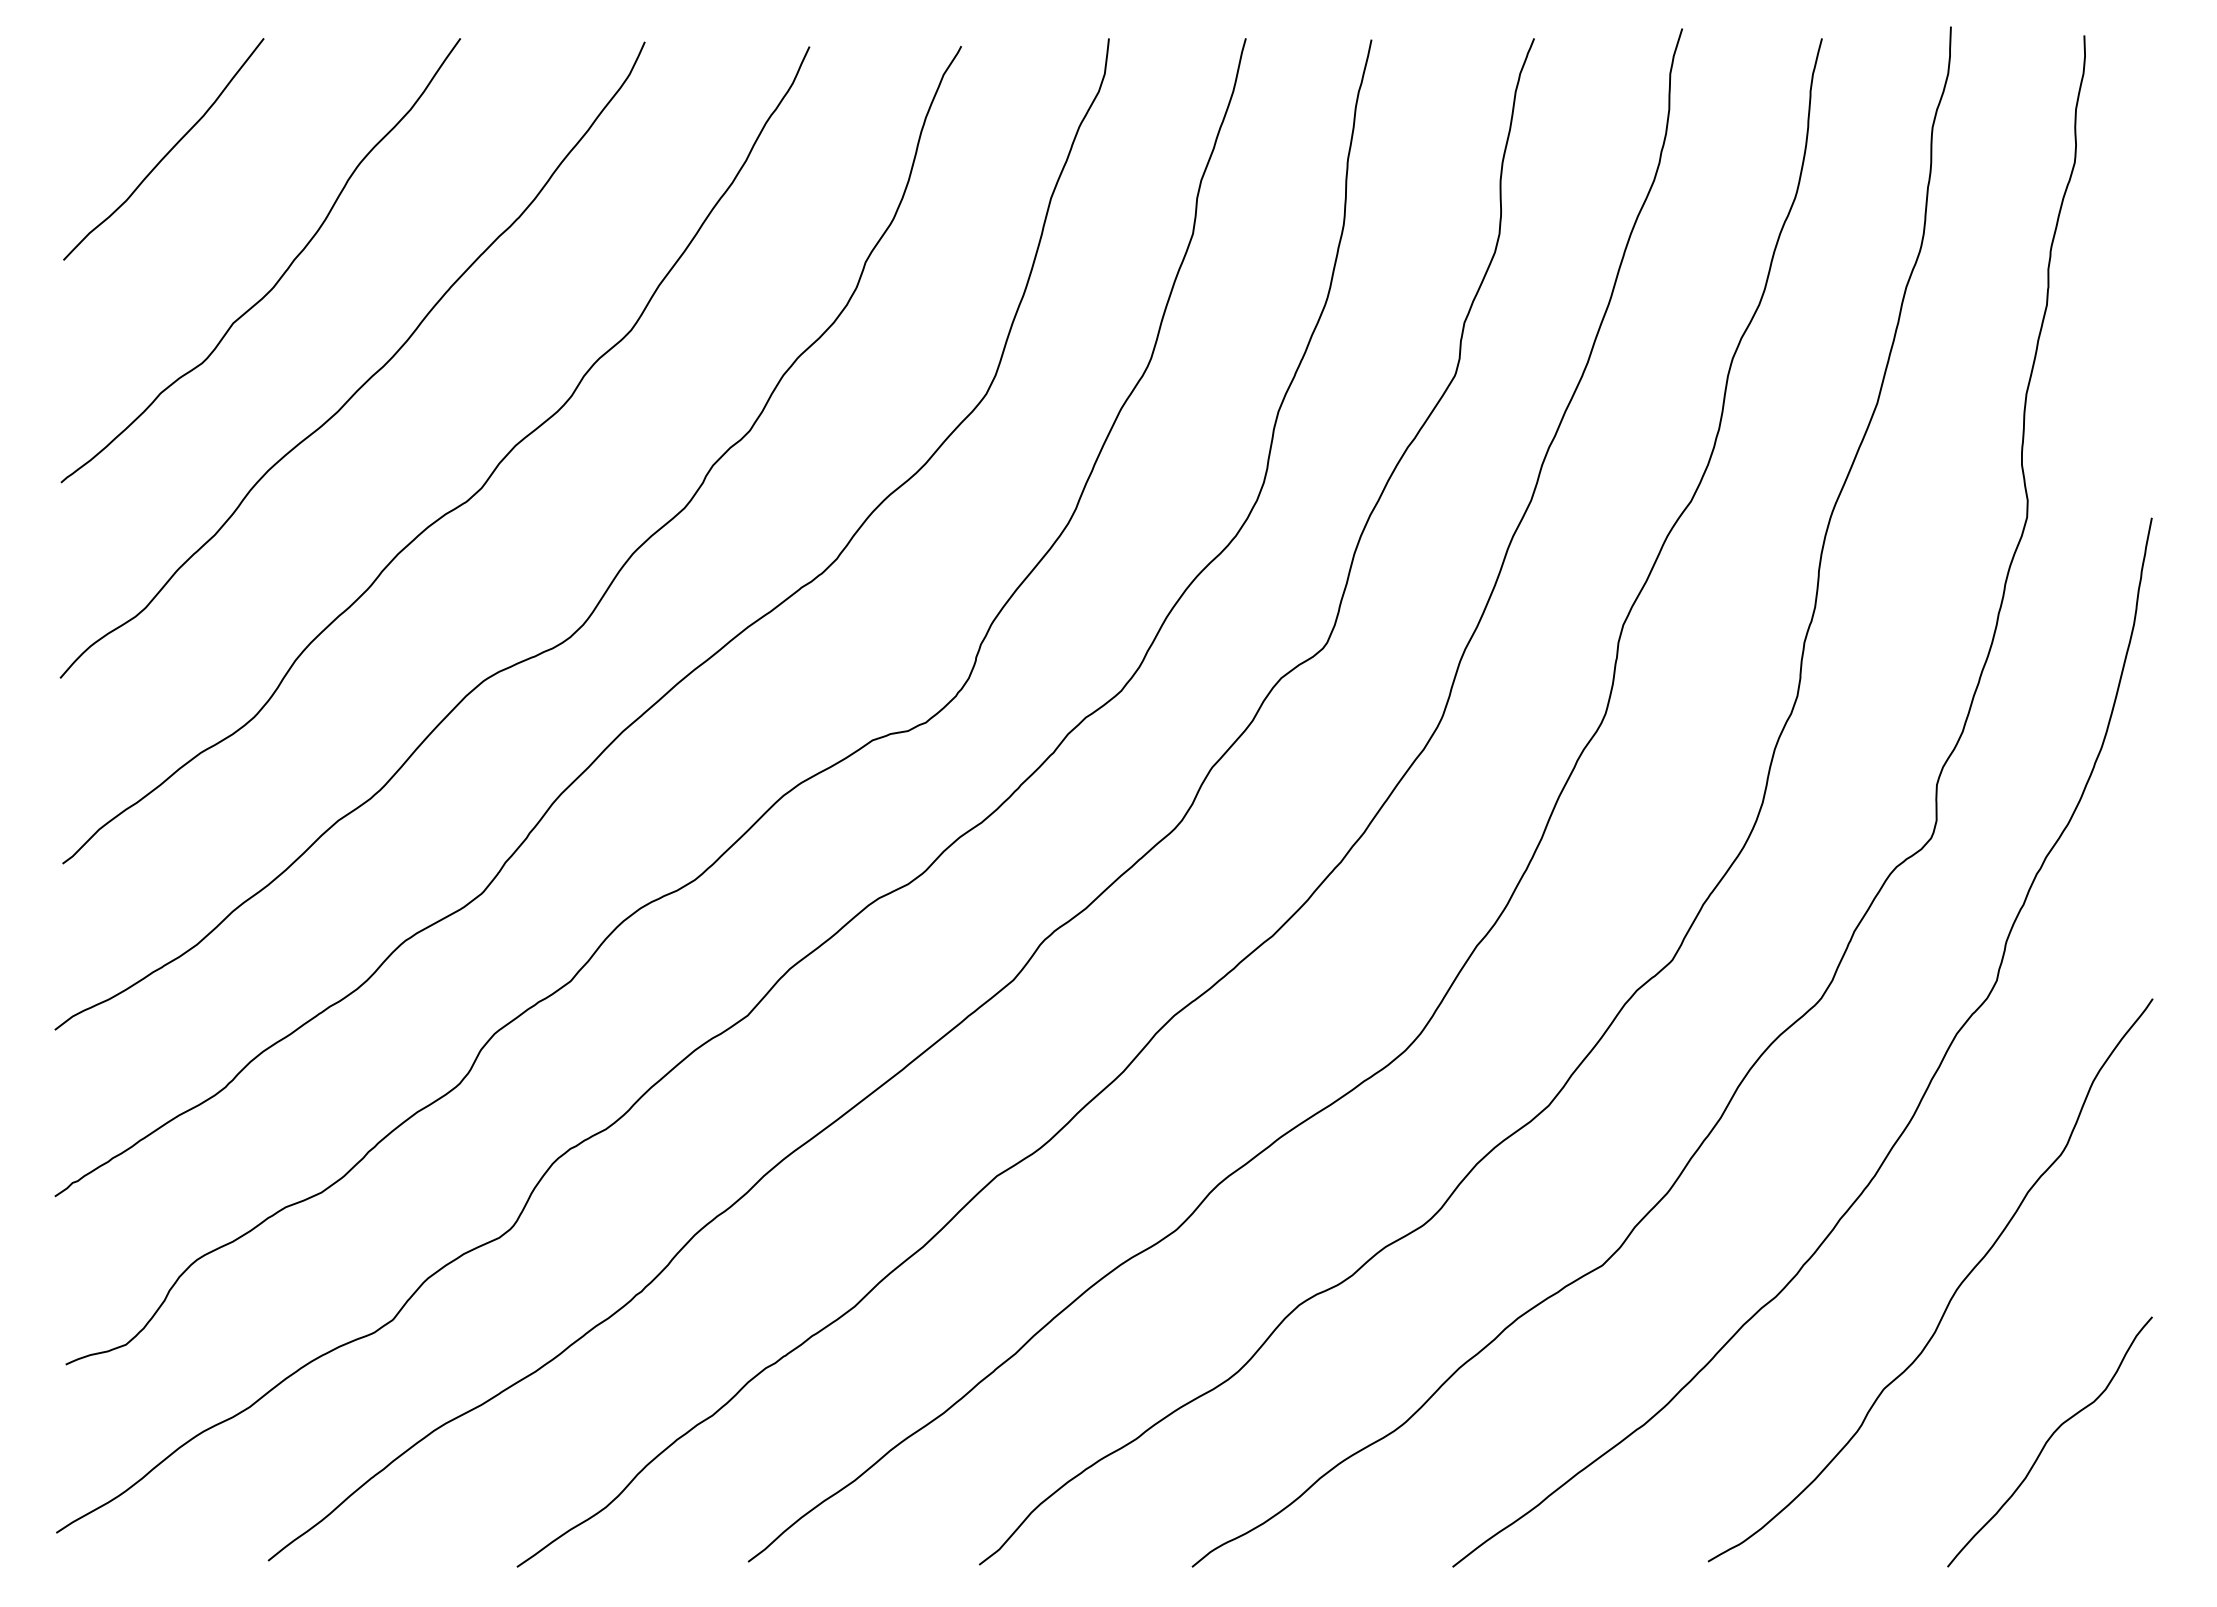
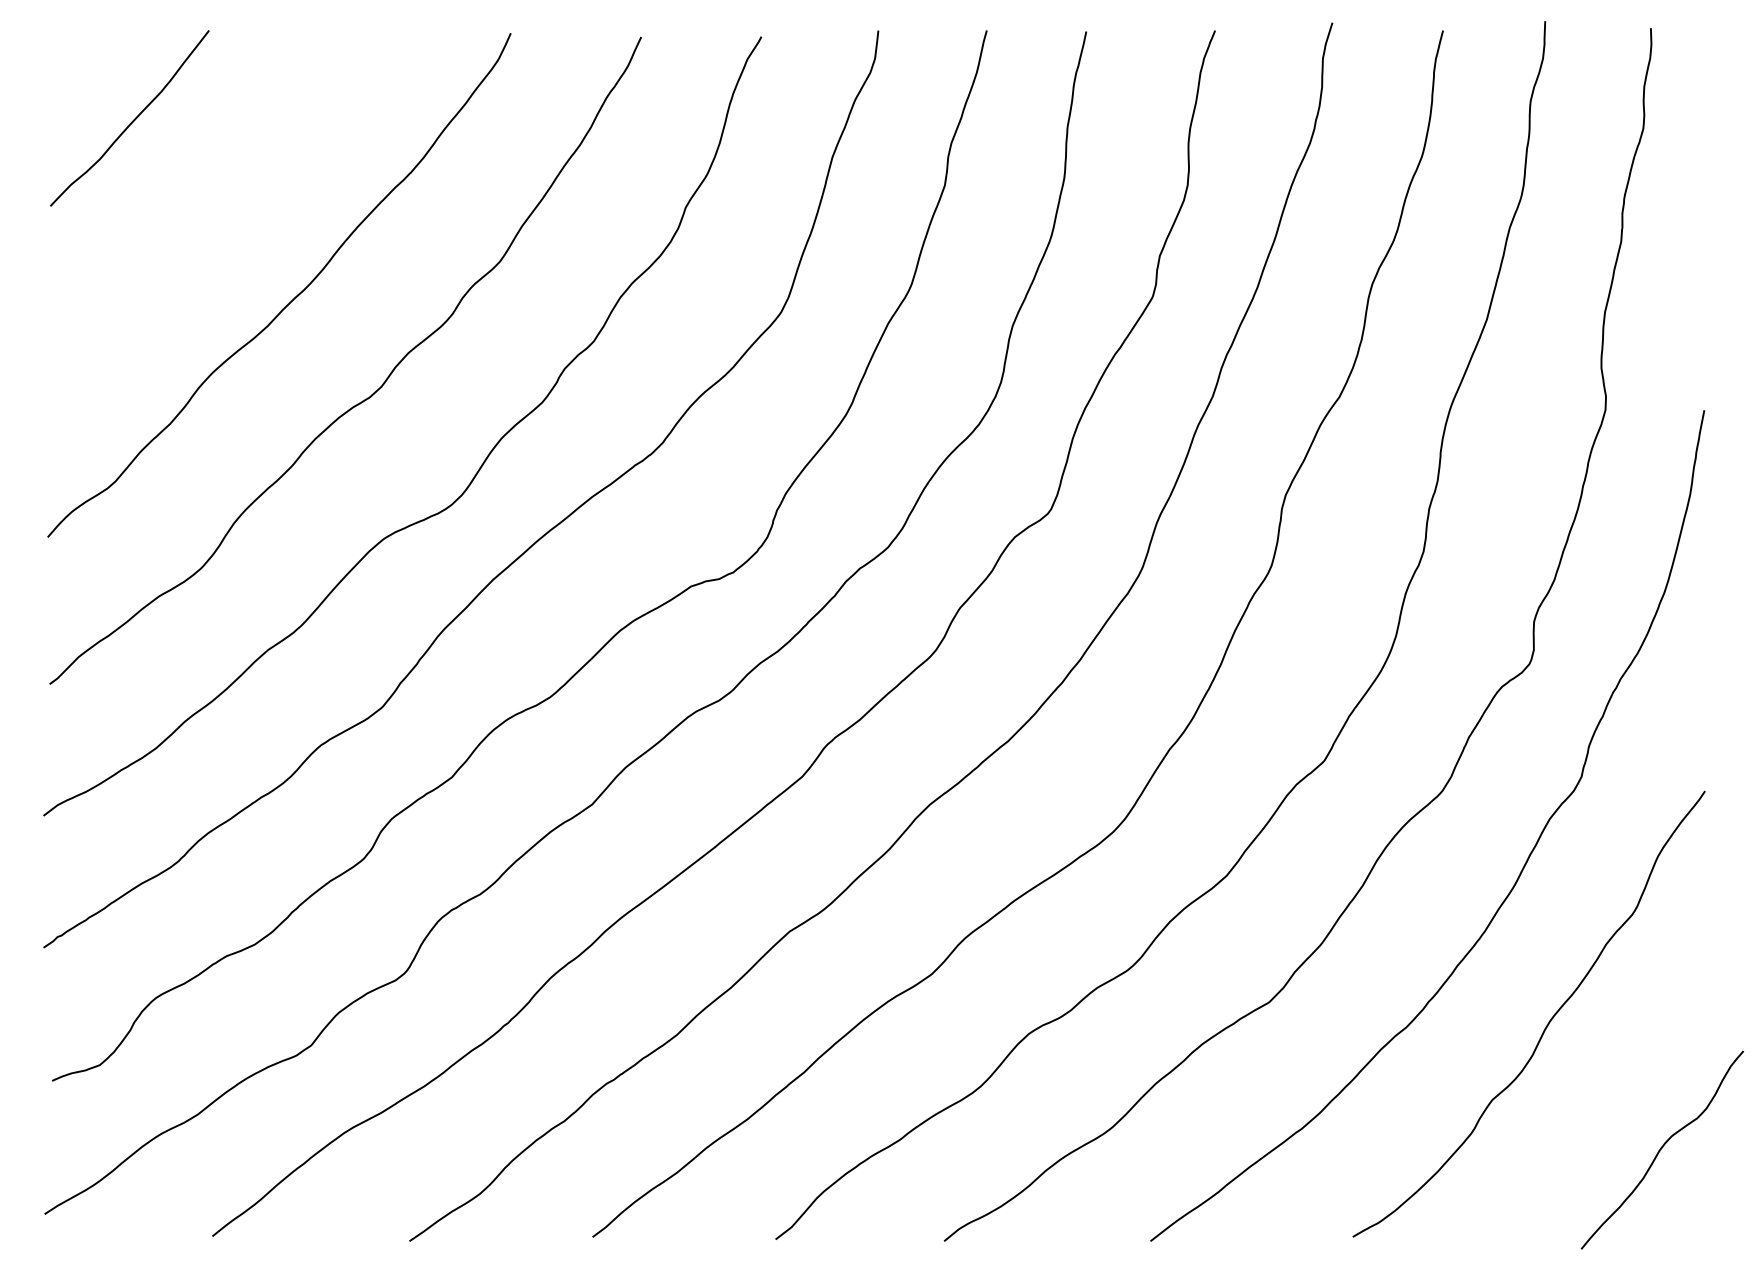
curve: (280, 276) -> (222, 219), removed
curve: (2049, 1440) -> (1662, 1148), moved

